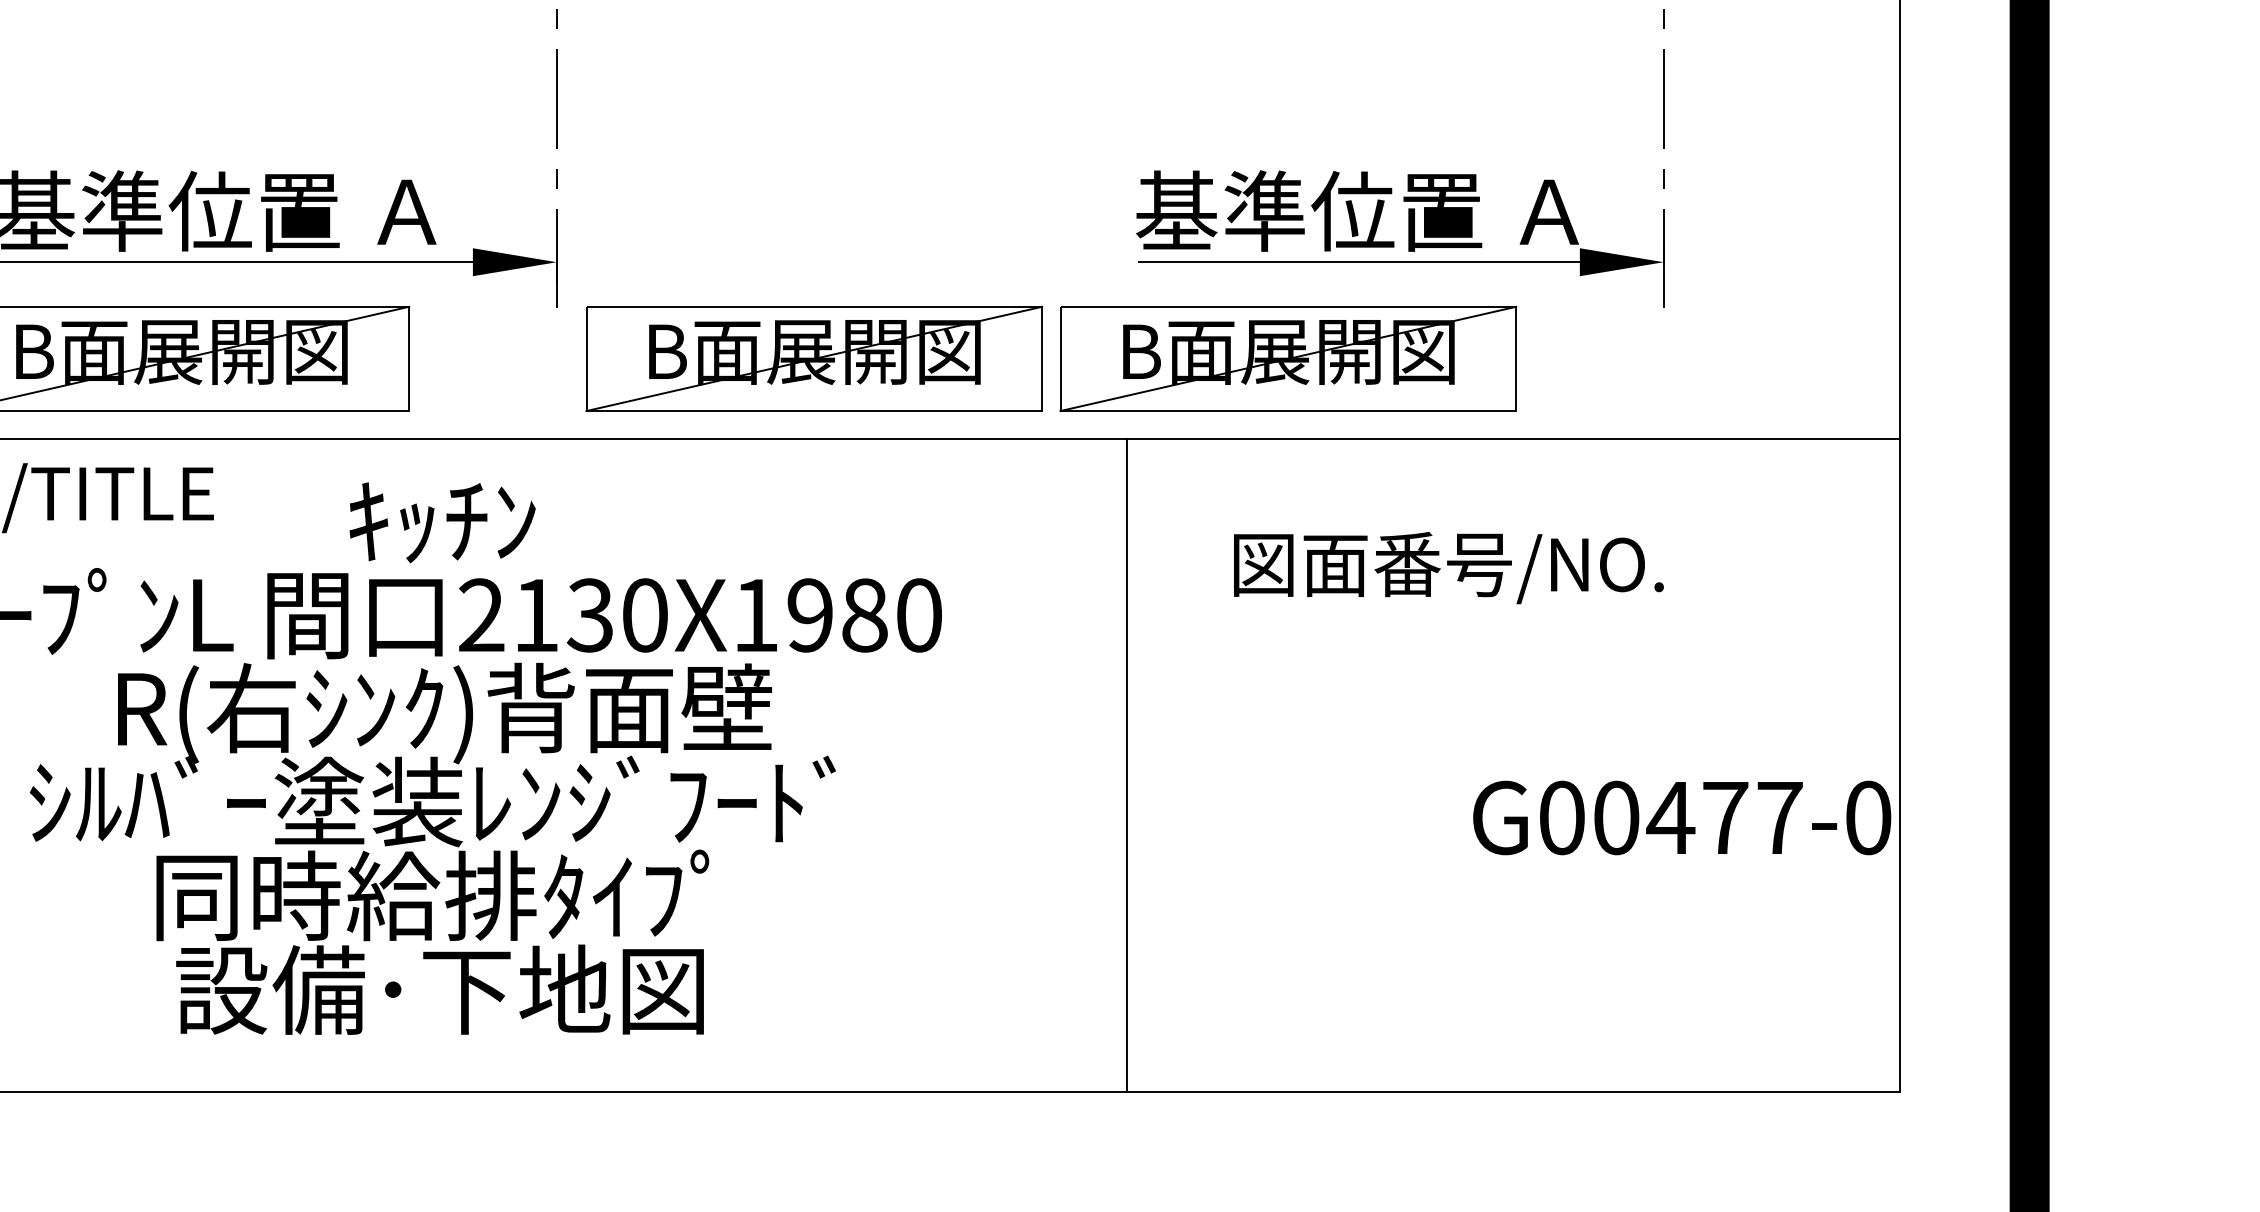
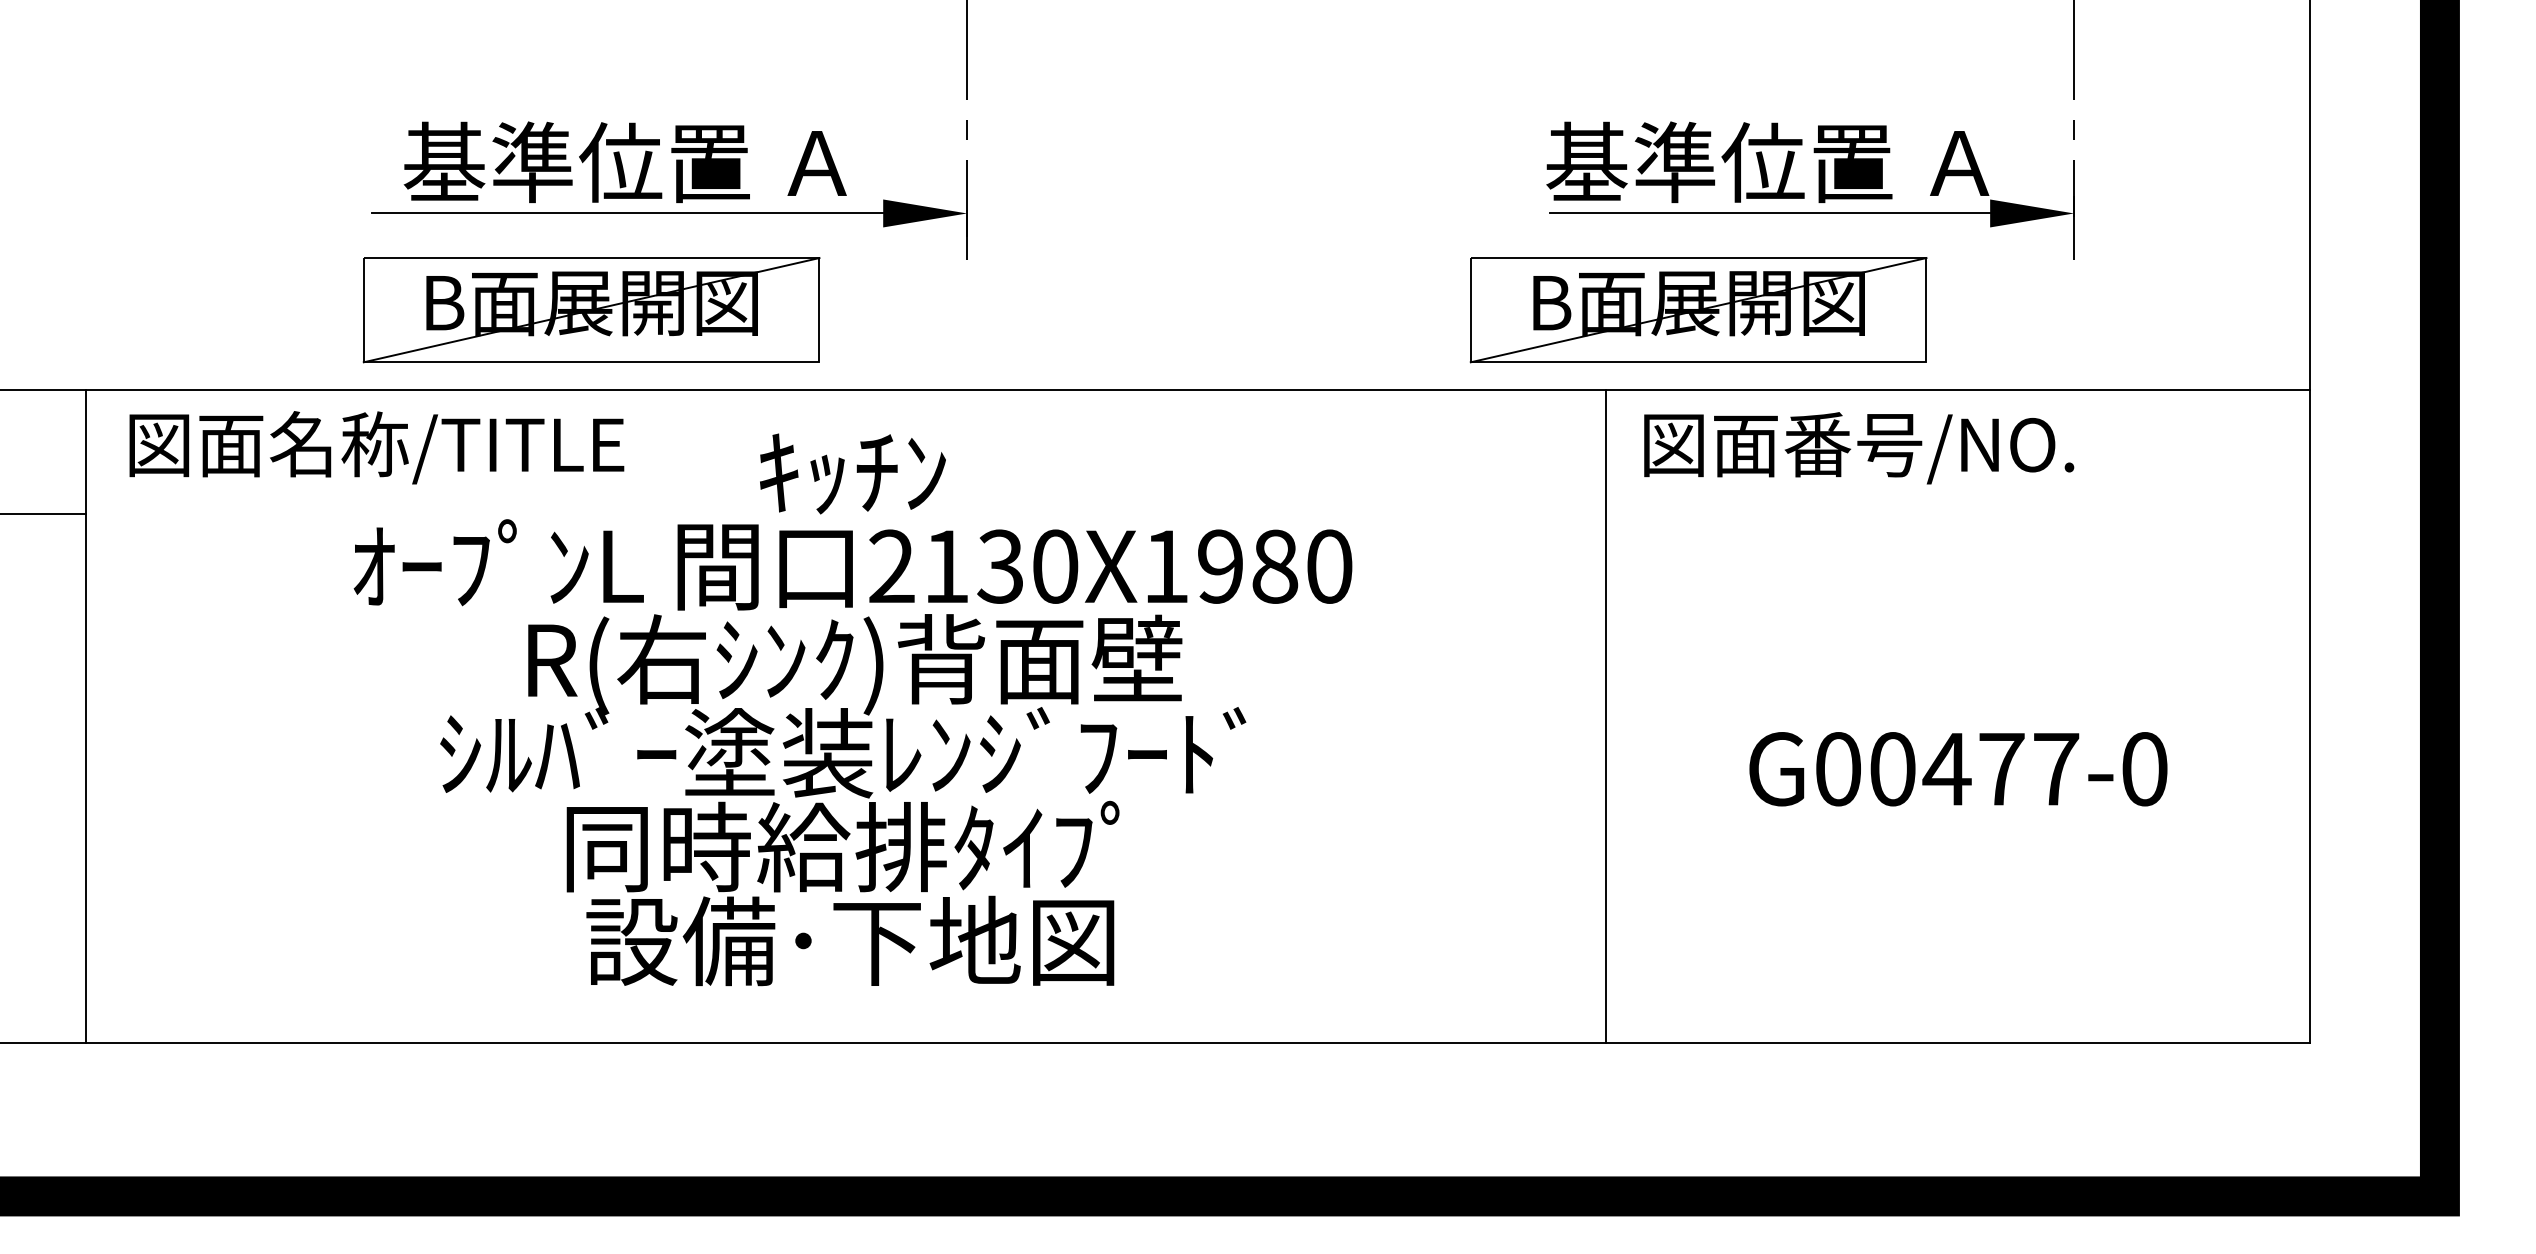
part: (814, 359) -> (1224, 310), removed
text: (1449, 568) -> (1859, 448), moved
line: (1127, 765) -> (1606, 716), moved
text: (1682, 818) -> (1958, 769), moved

